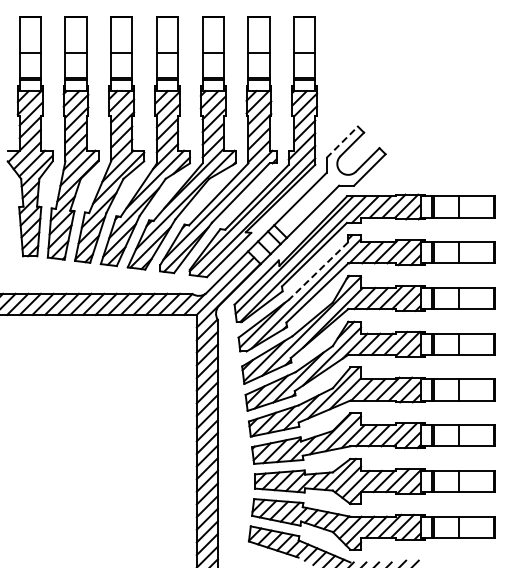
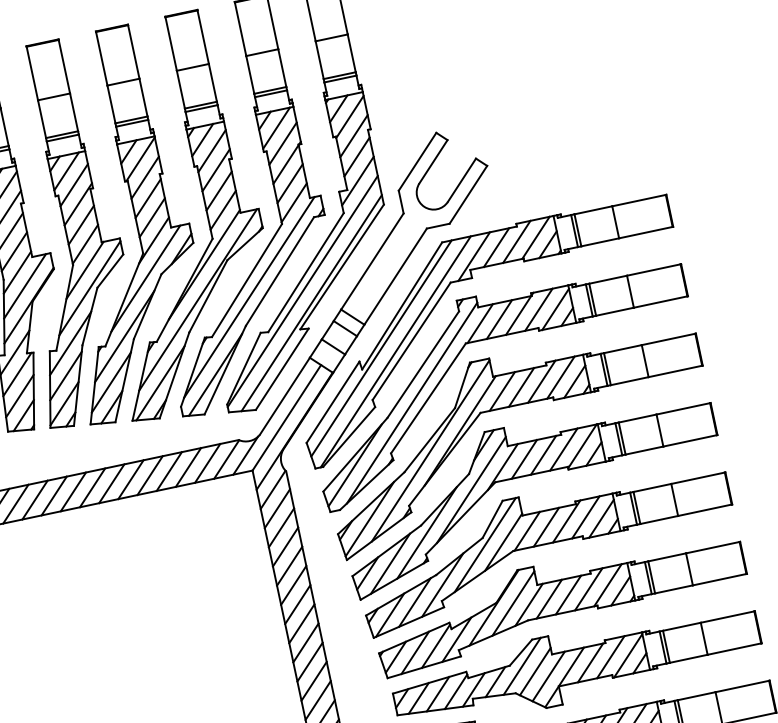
line: (342, 141) -> (417, 160), dashed -> solid
line: (318, 271) -> (423, 365), dashed -> solid

